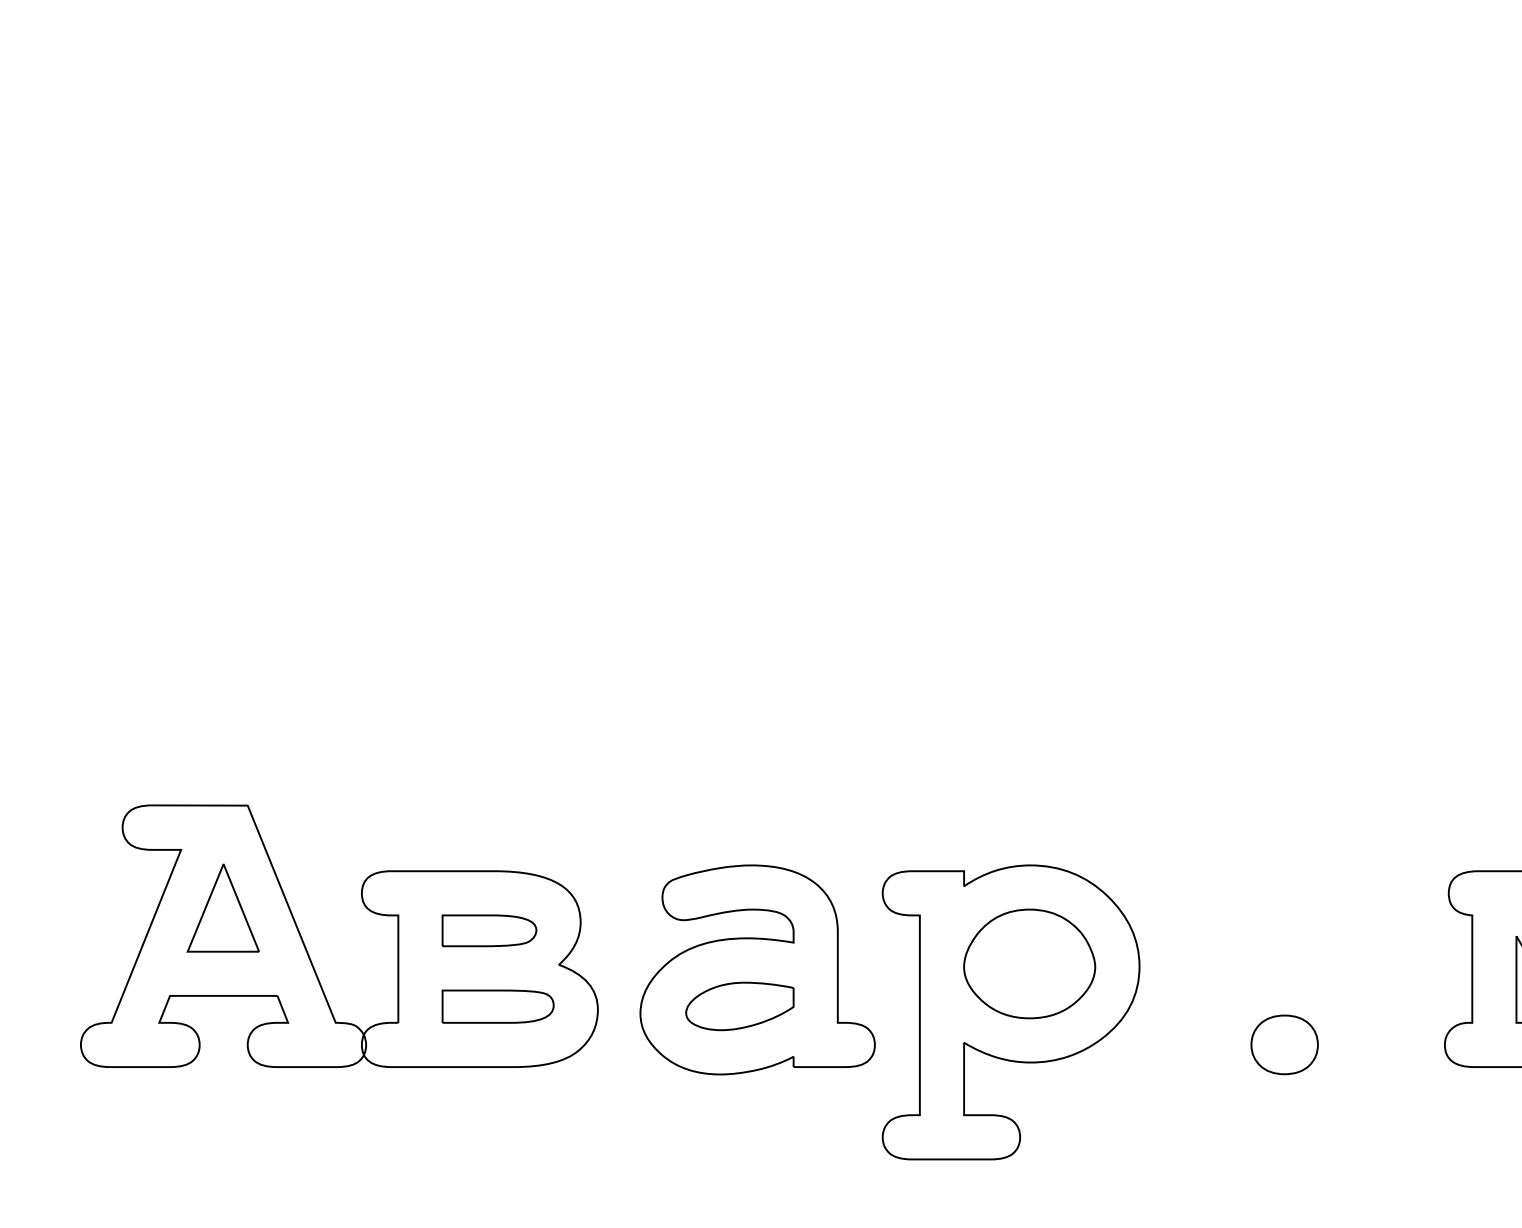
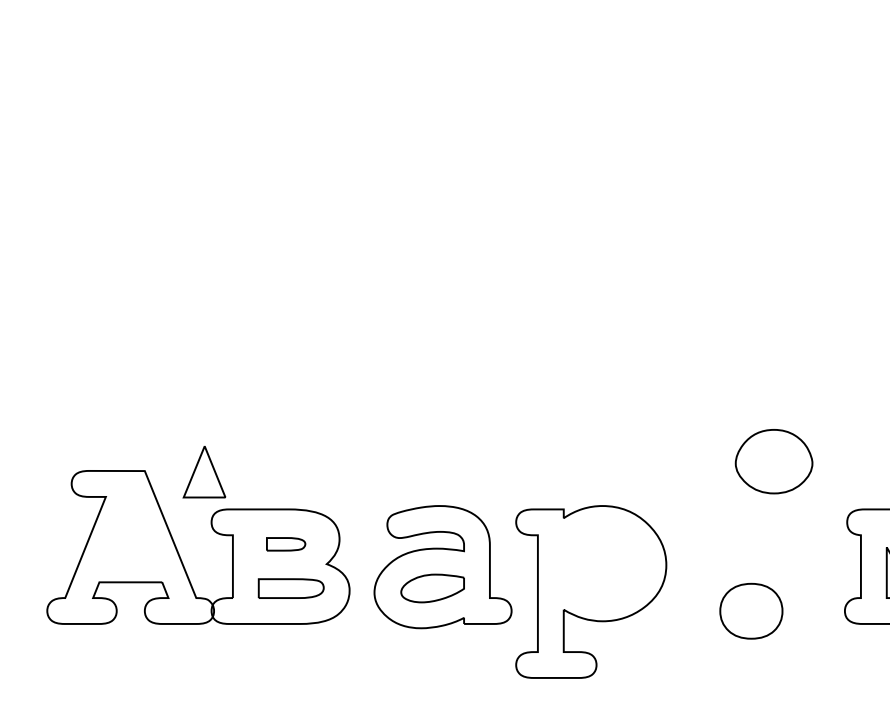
part: (223, 908) -> (204, 472), moved
part: (488, 931) -> (285, 544), size x0.7
part: (1028, 963) -> (773, 461), moved
part: (1283, 1044) -> (750, 610), size x1.6

